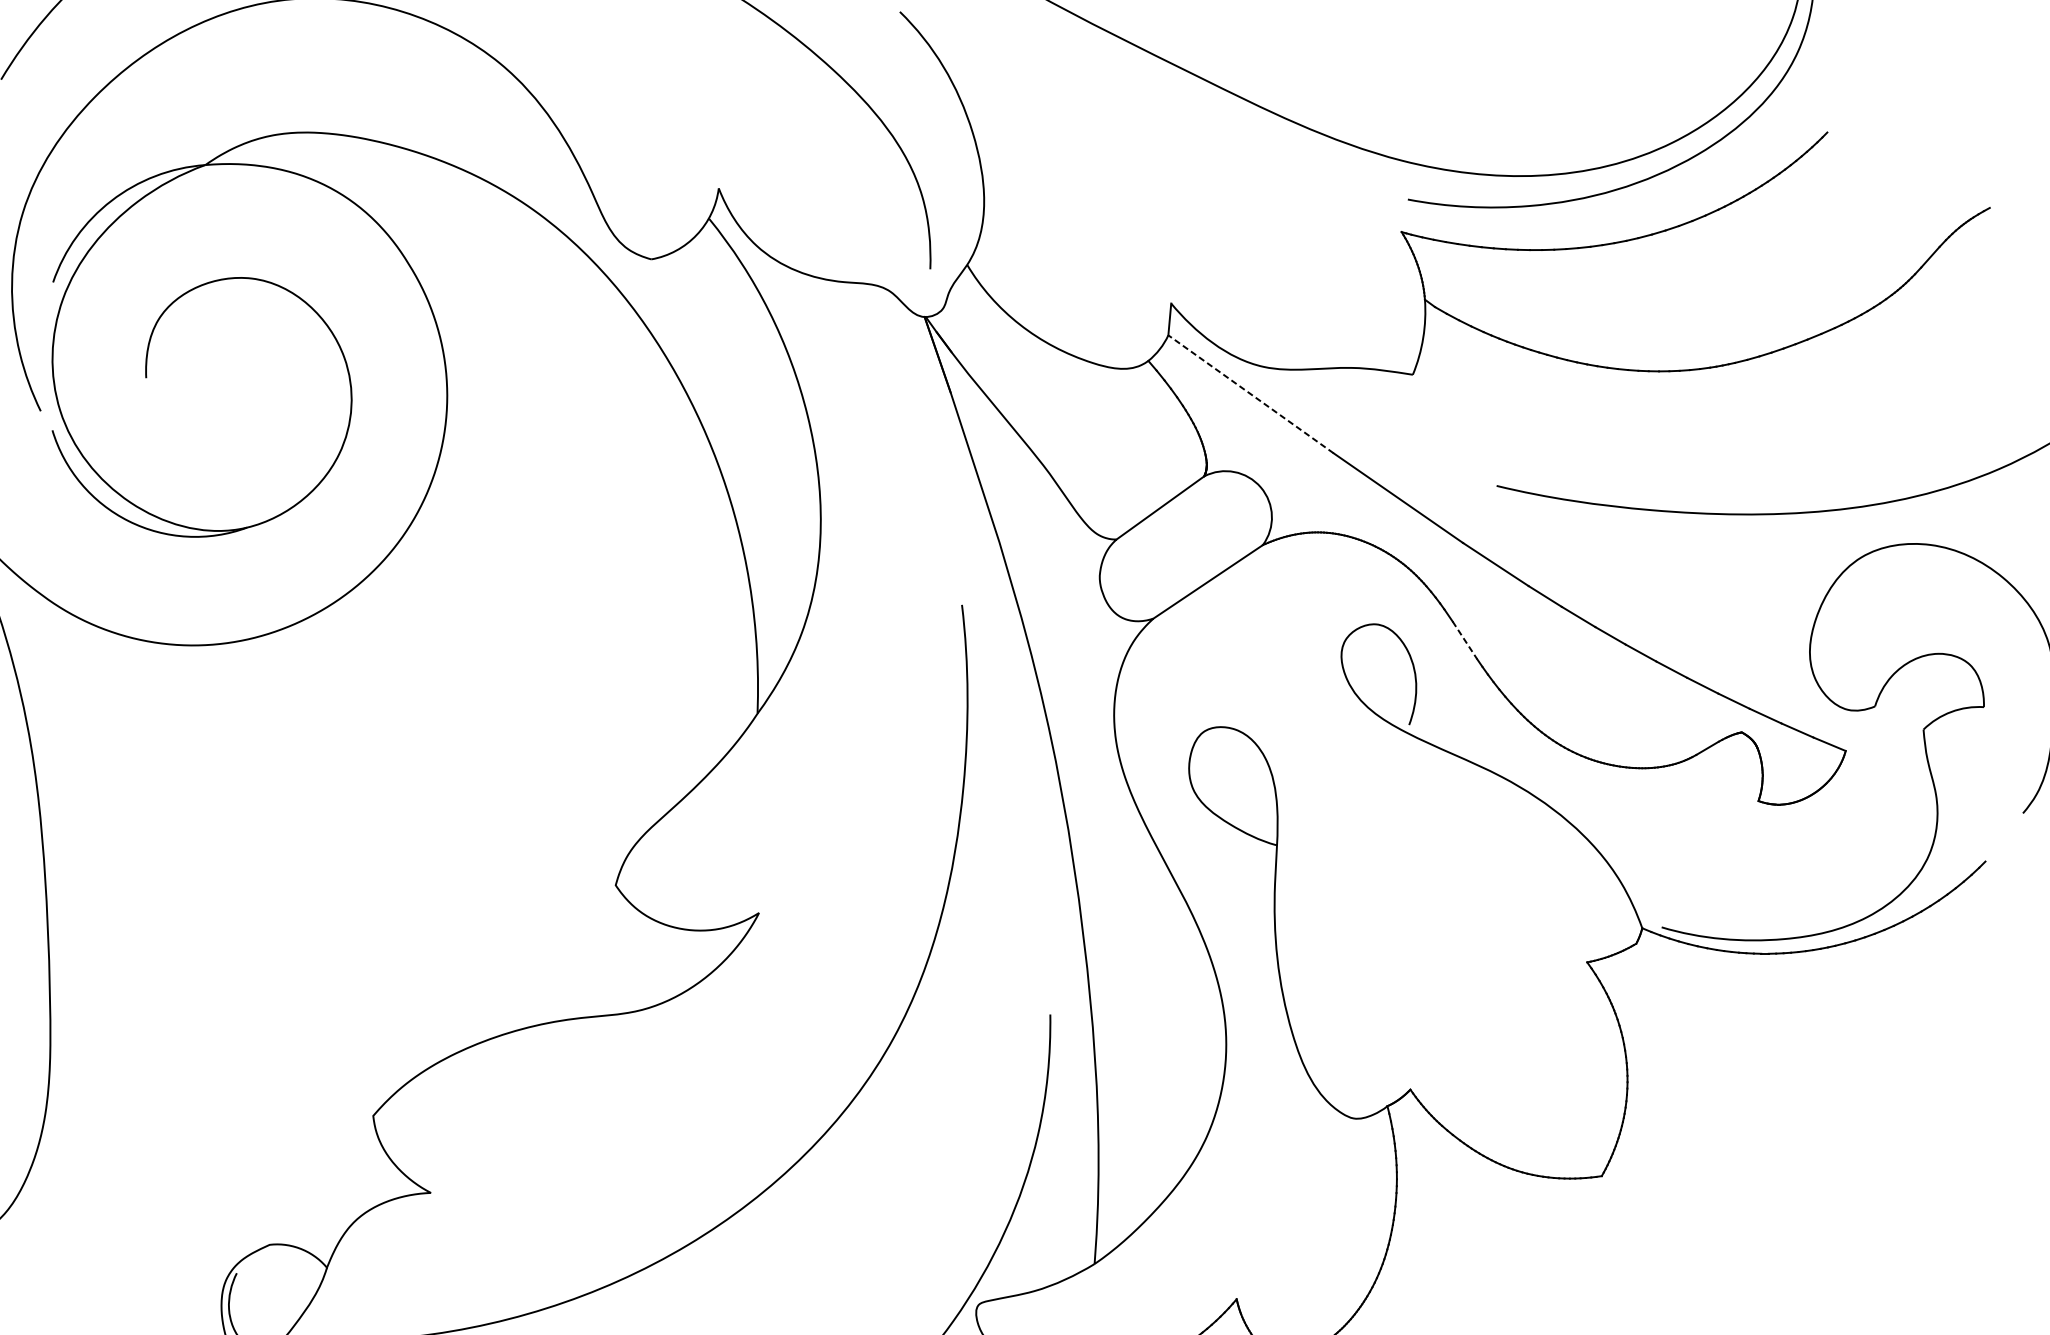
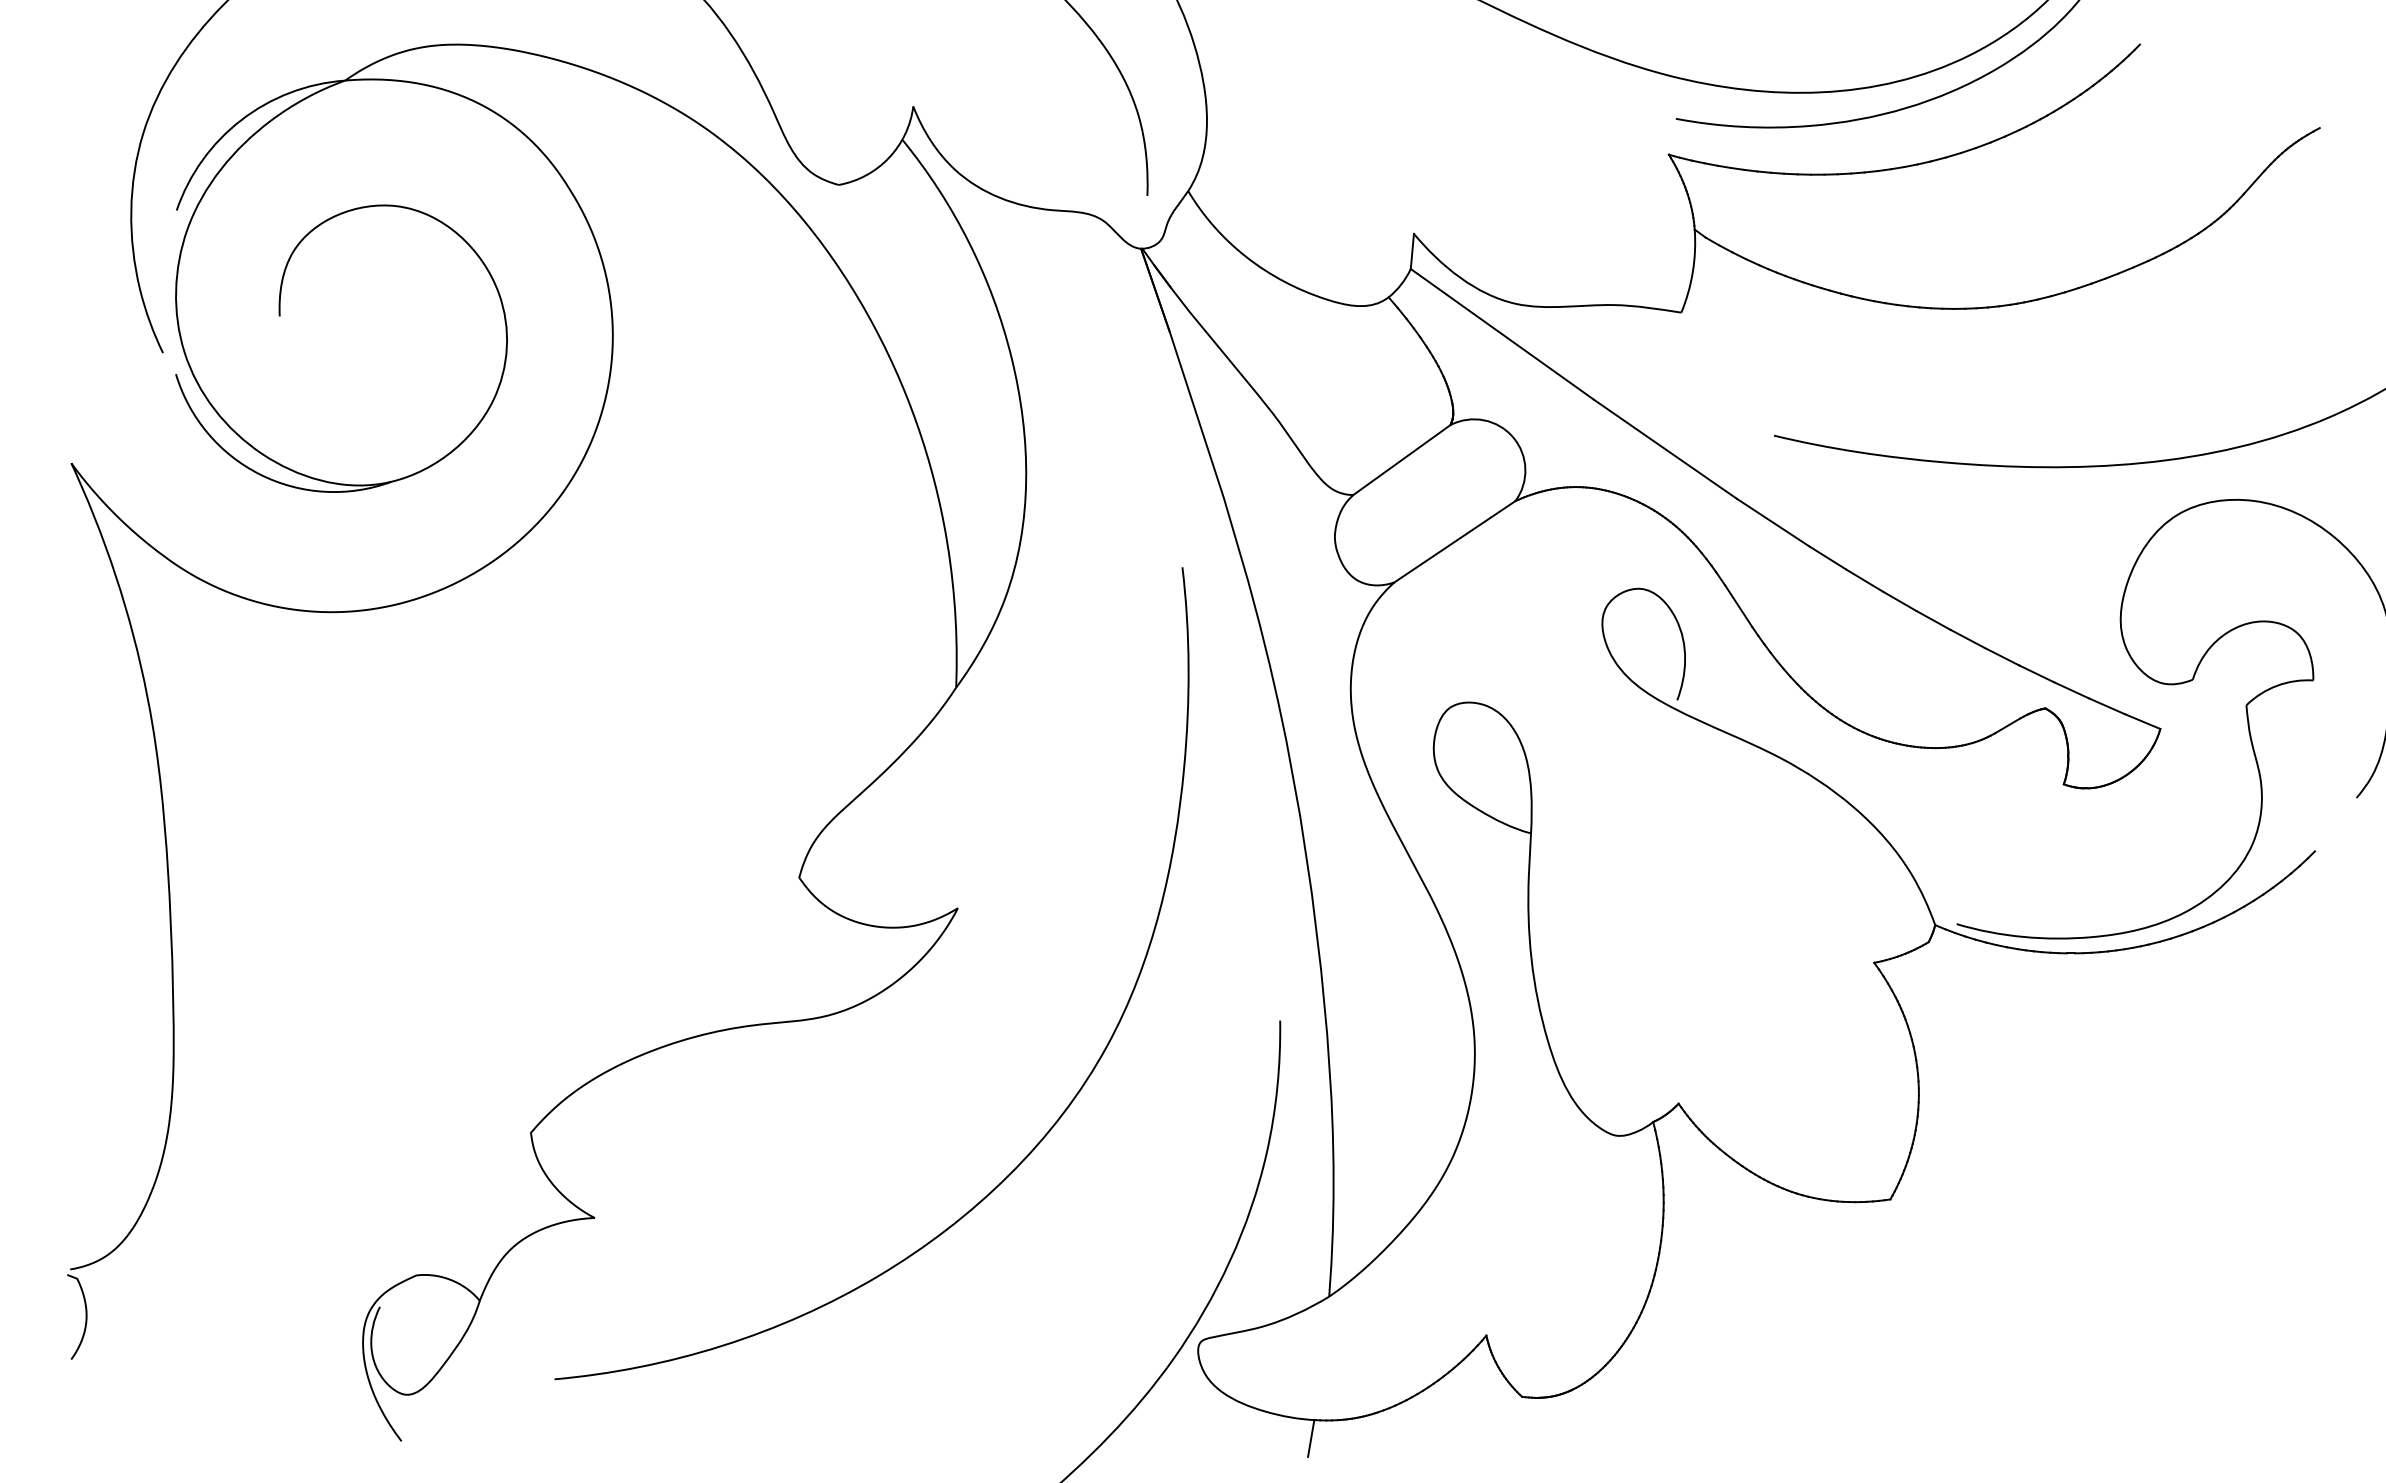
line: (1250, 394) -> (1501, 334), dashed -> solid
line: (1464, 640) -> (1738, 606), dashed -> solid

